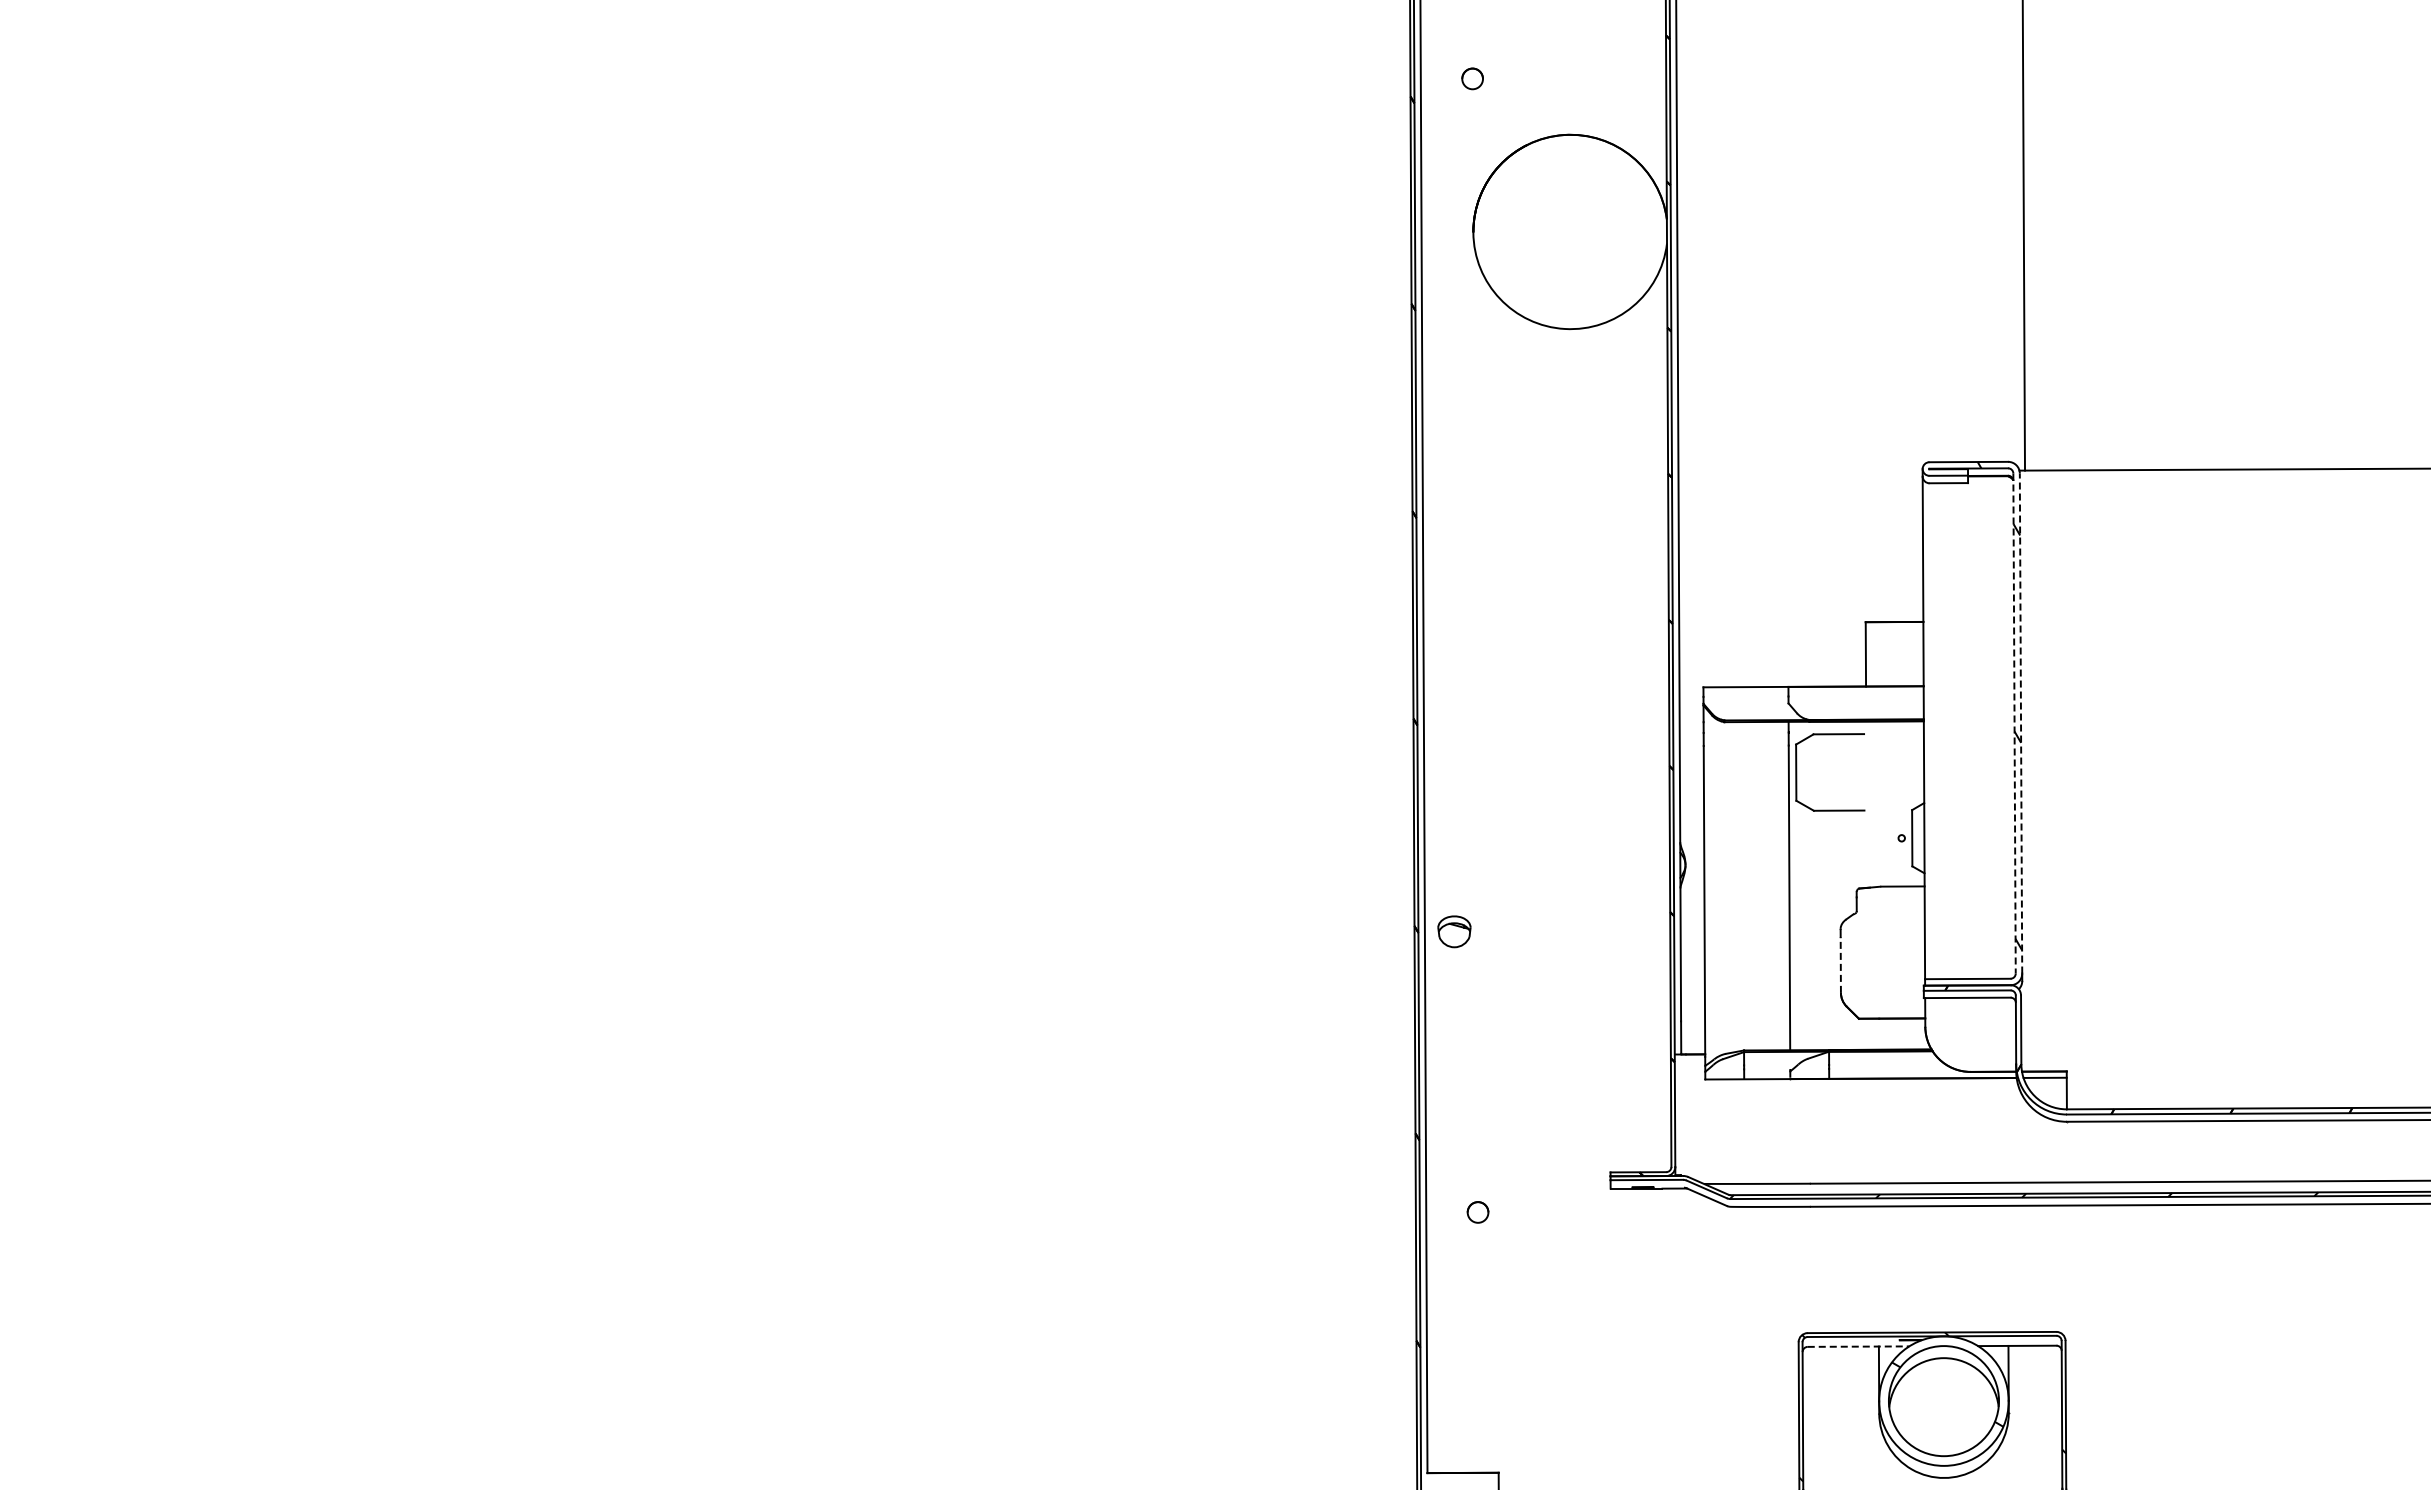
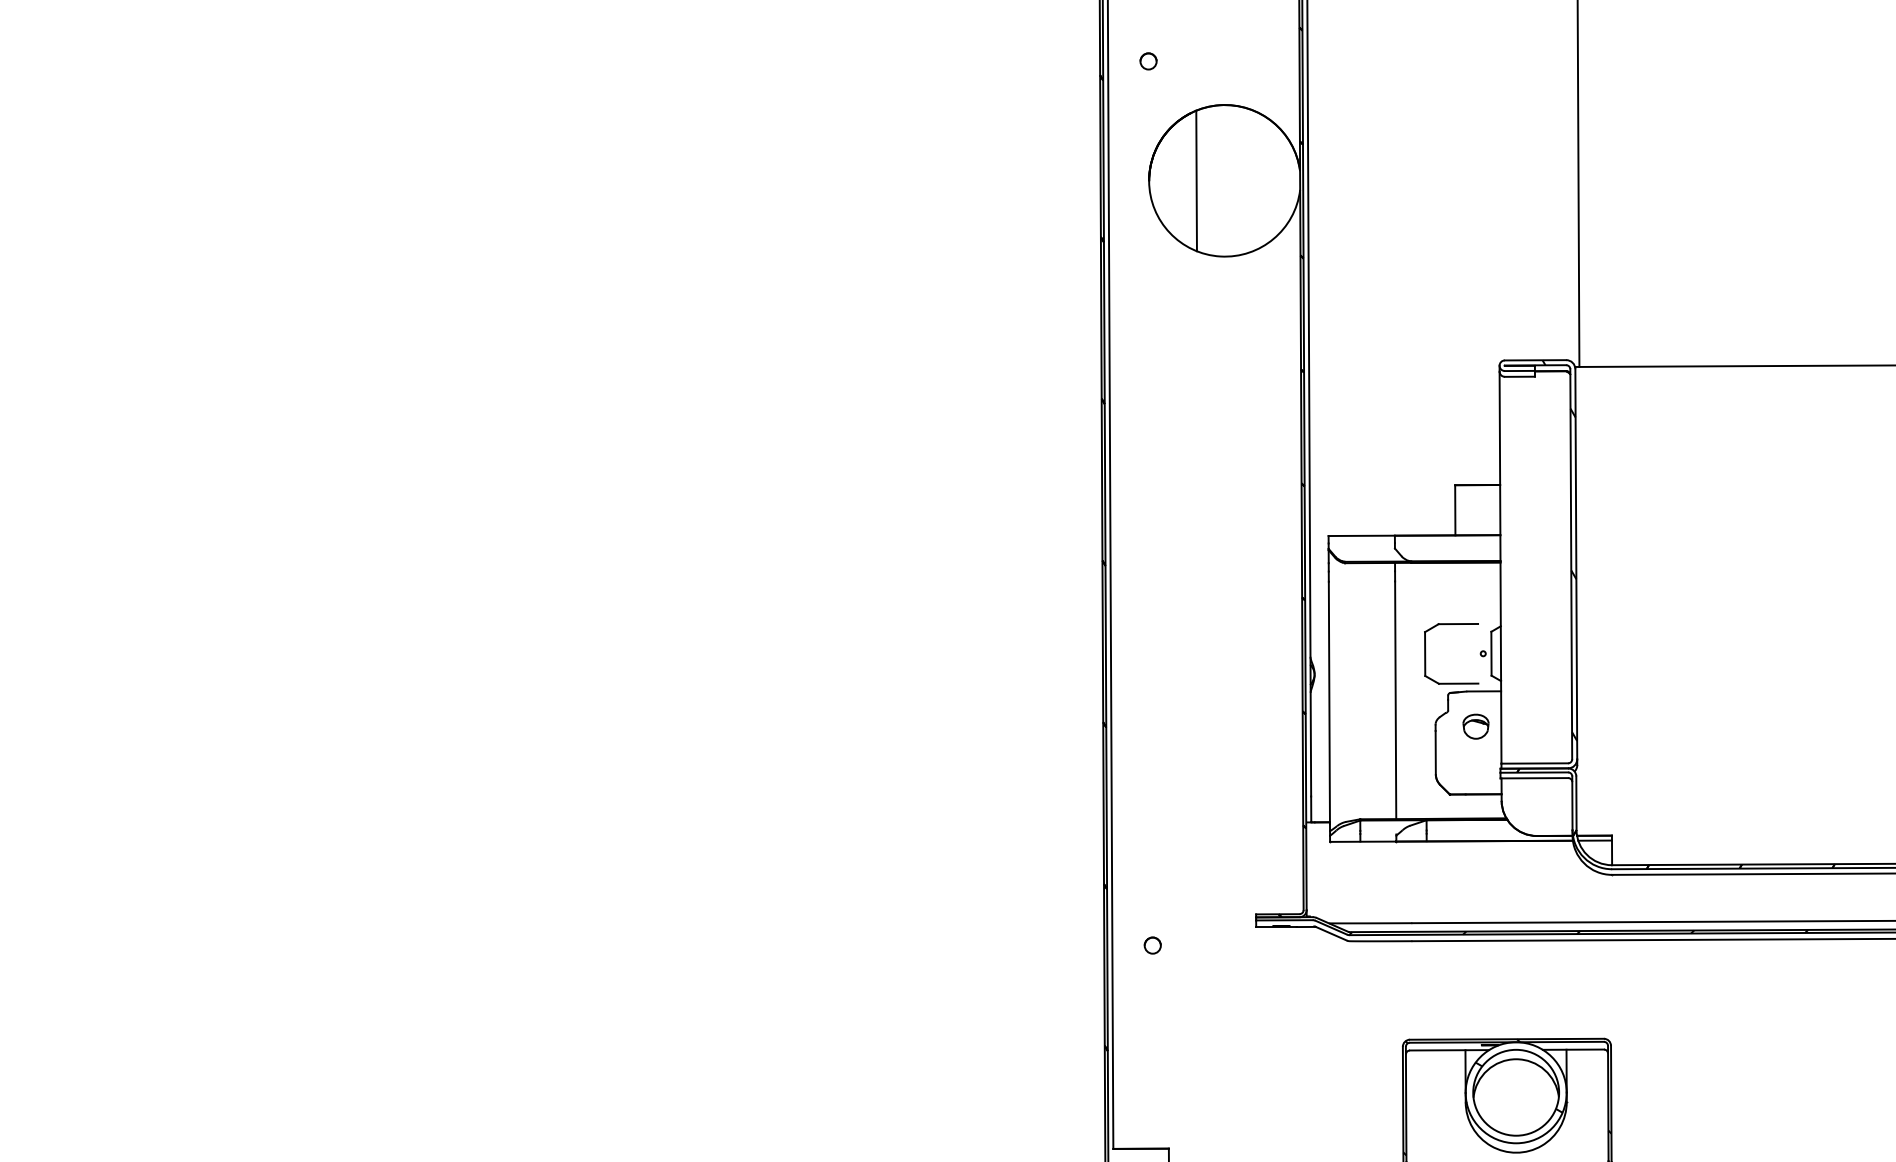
line: (1533, 232) -> (1196, 181), added
line: (2021, 723) -> (1576, 564), dashed -> solid
line: (2014, 724) -> (1571, 565), dashed -> solid
part: (1797, 772) -> (1426, 653), moved
part: (1454, 931) -> (1476, 726), moved
line: (1840, 965) -> (1435, 752), dashed -> solid
line: (1858, 1346) -> (1449, 1050), dashed -> solid

